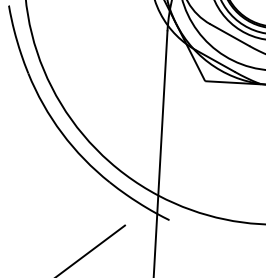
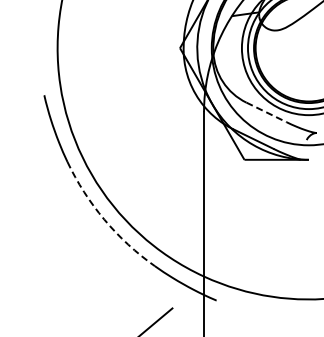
line: (229, 35) -> (266, 112), solid -> dashed
arc: (62, 132) -> (104, 219), solid -> dashed

